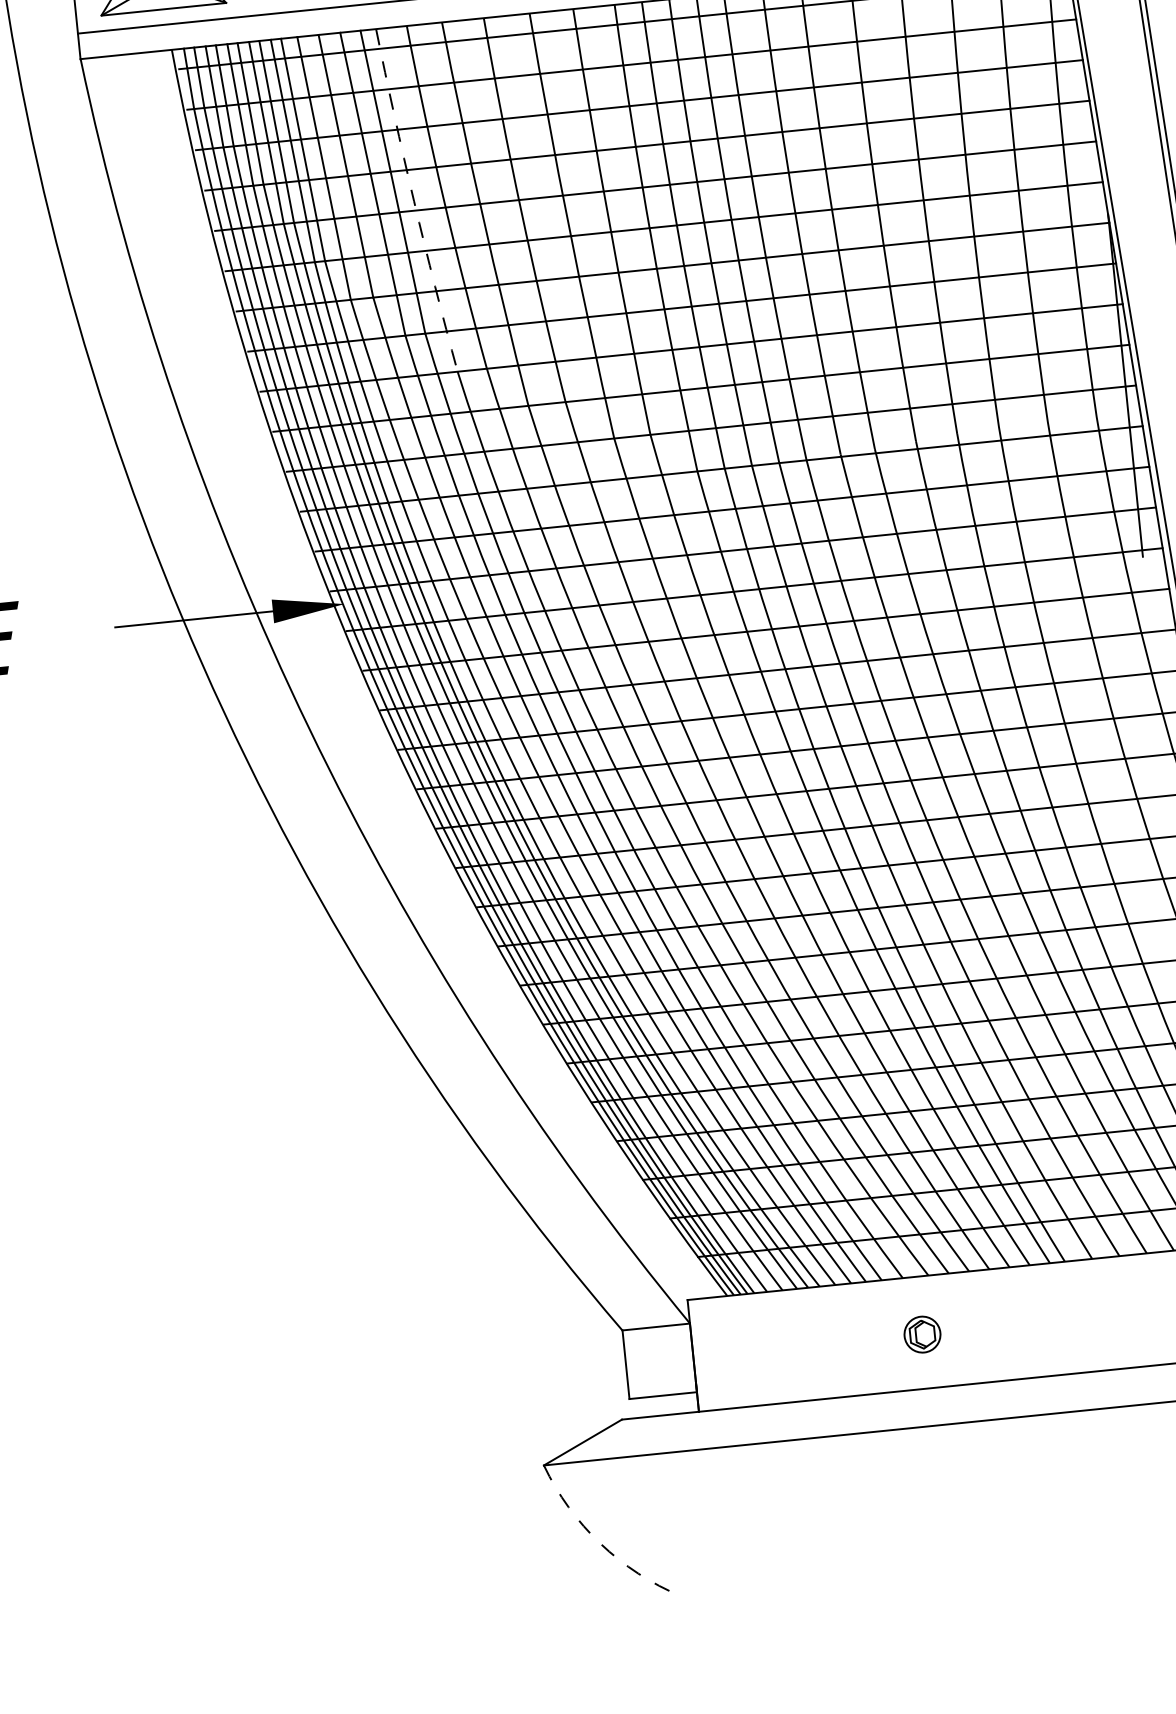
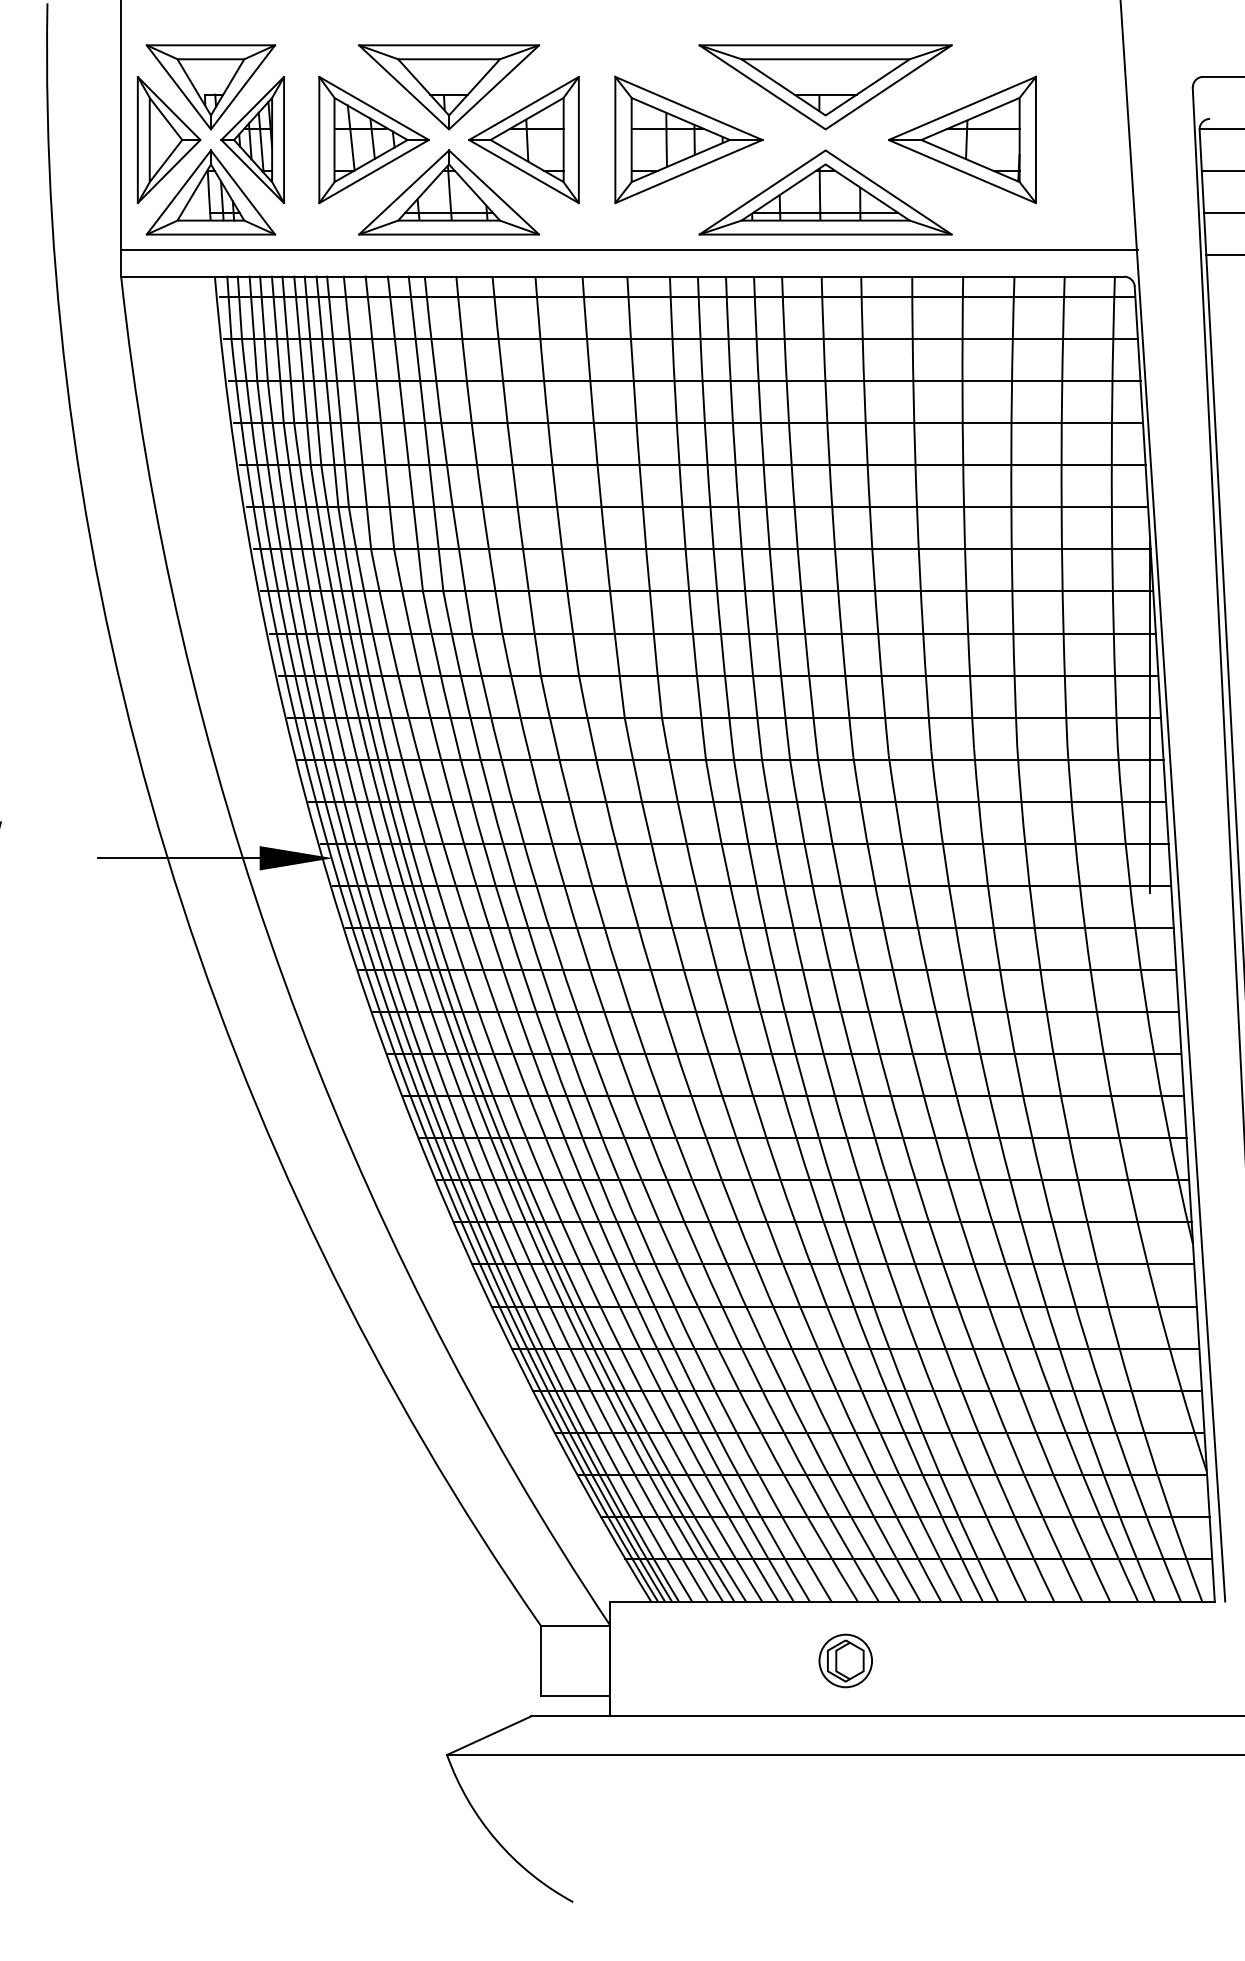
arc: (413, 201) -> (445, 455), dashed -> solid
part: (922, 1334) -> (845, 1660), size x1.43
arc: (600, 1543) -> (496, 1840), dashed -> solid

